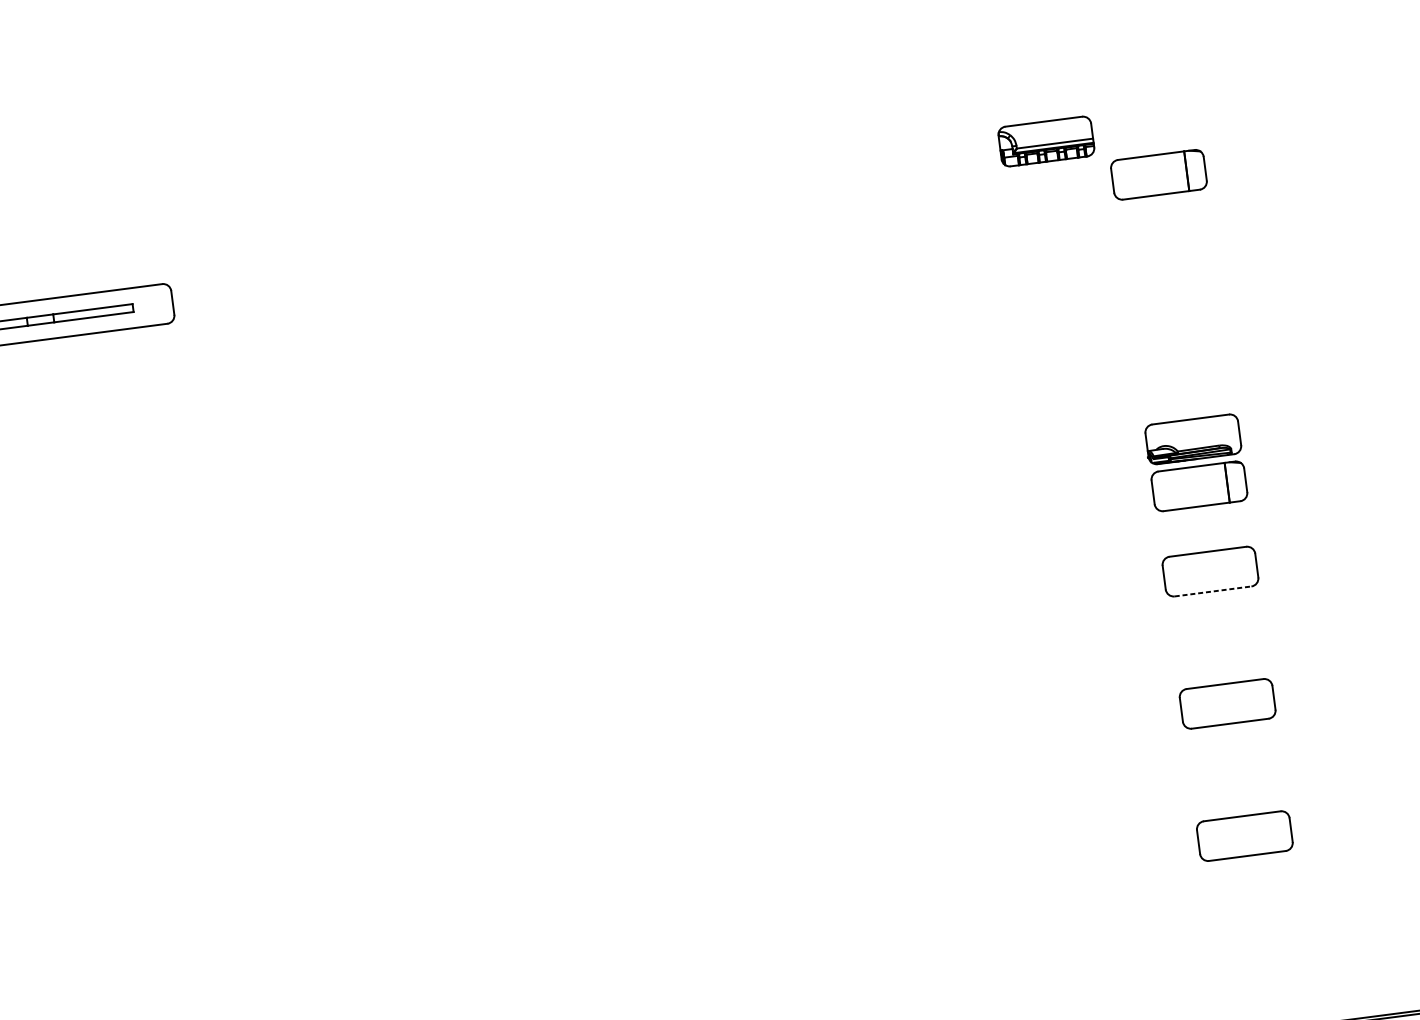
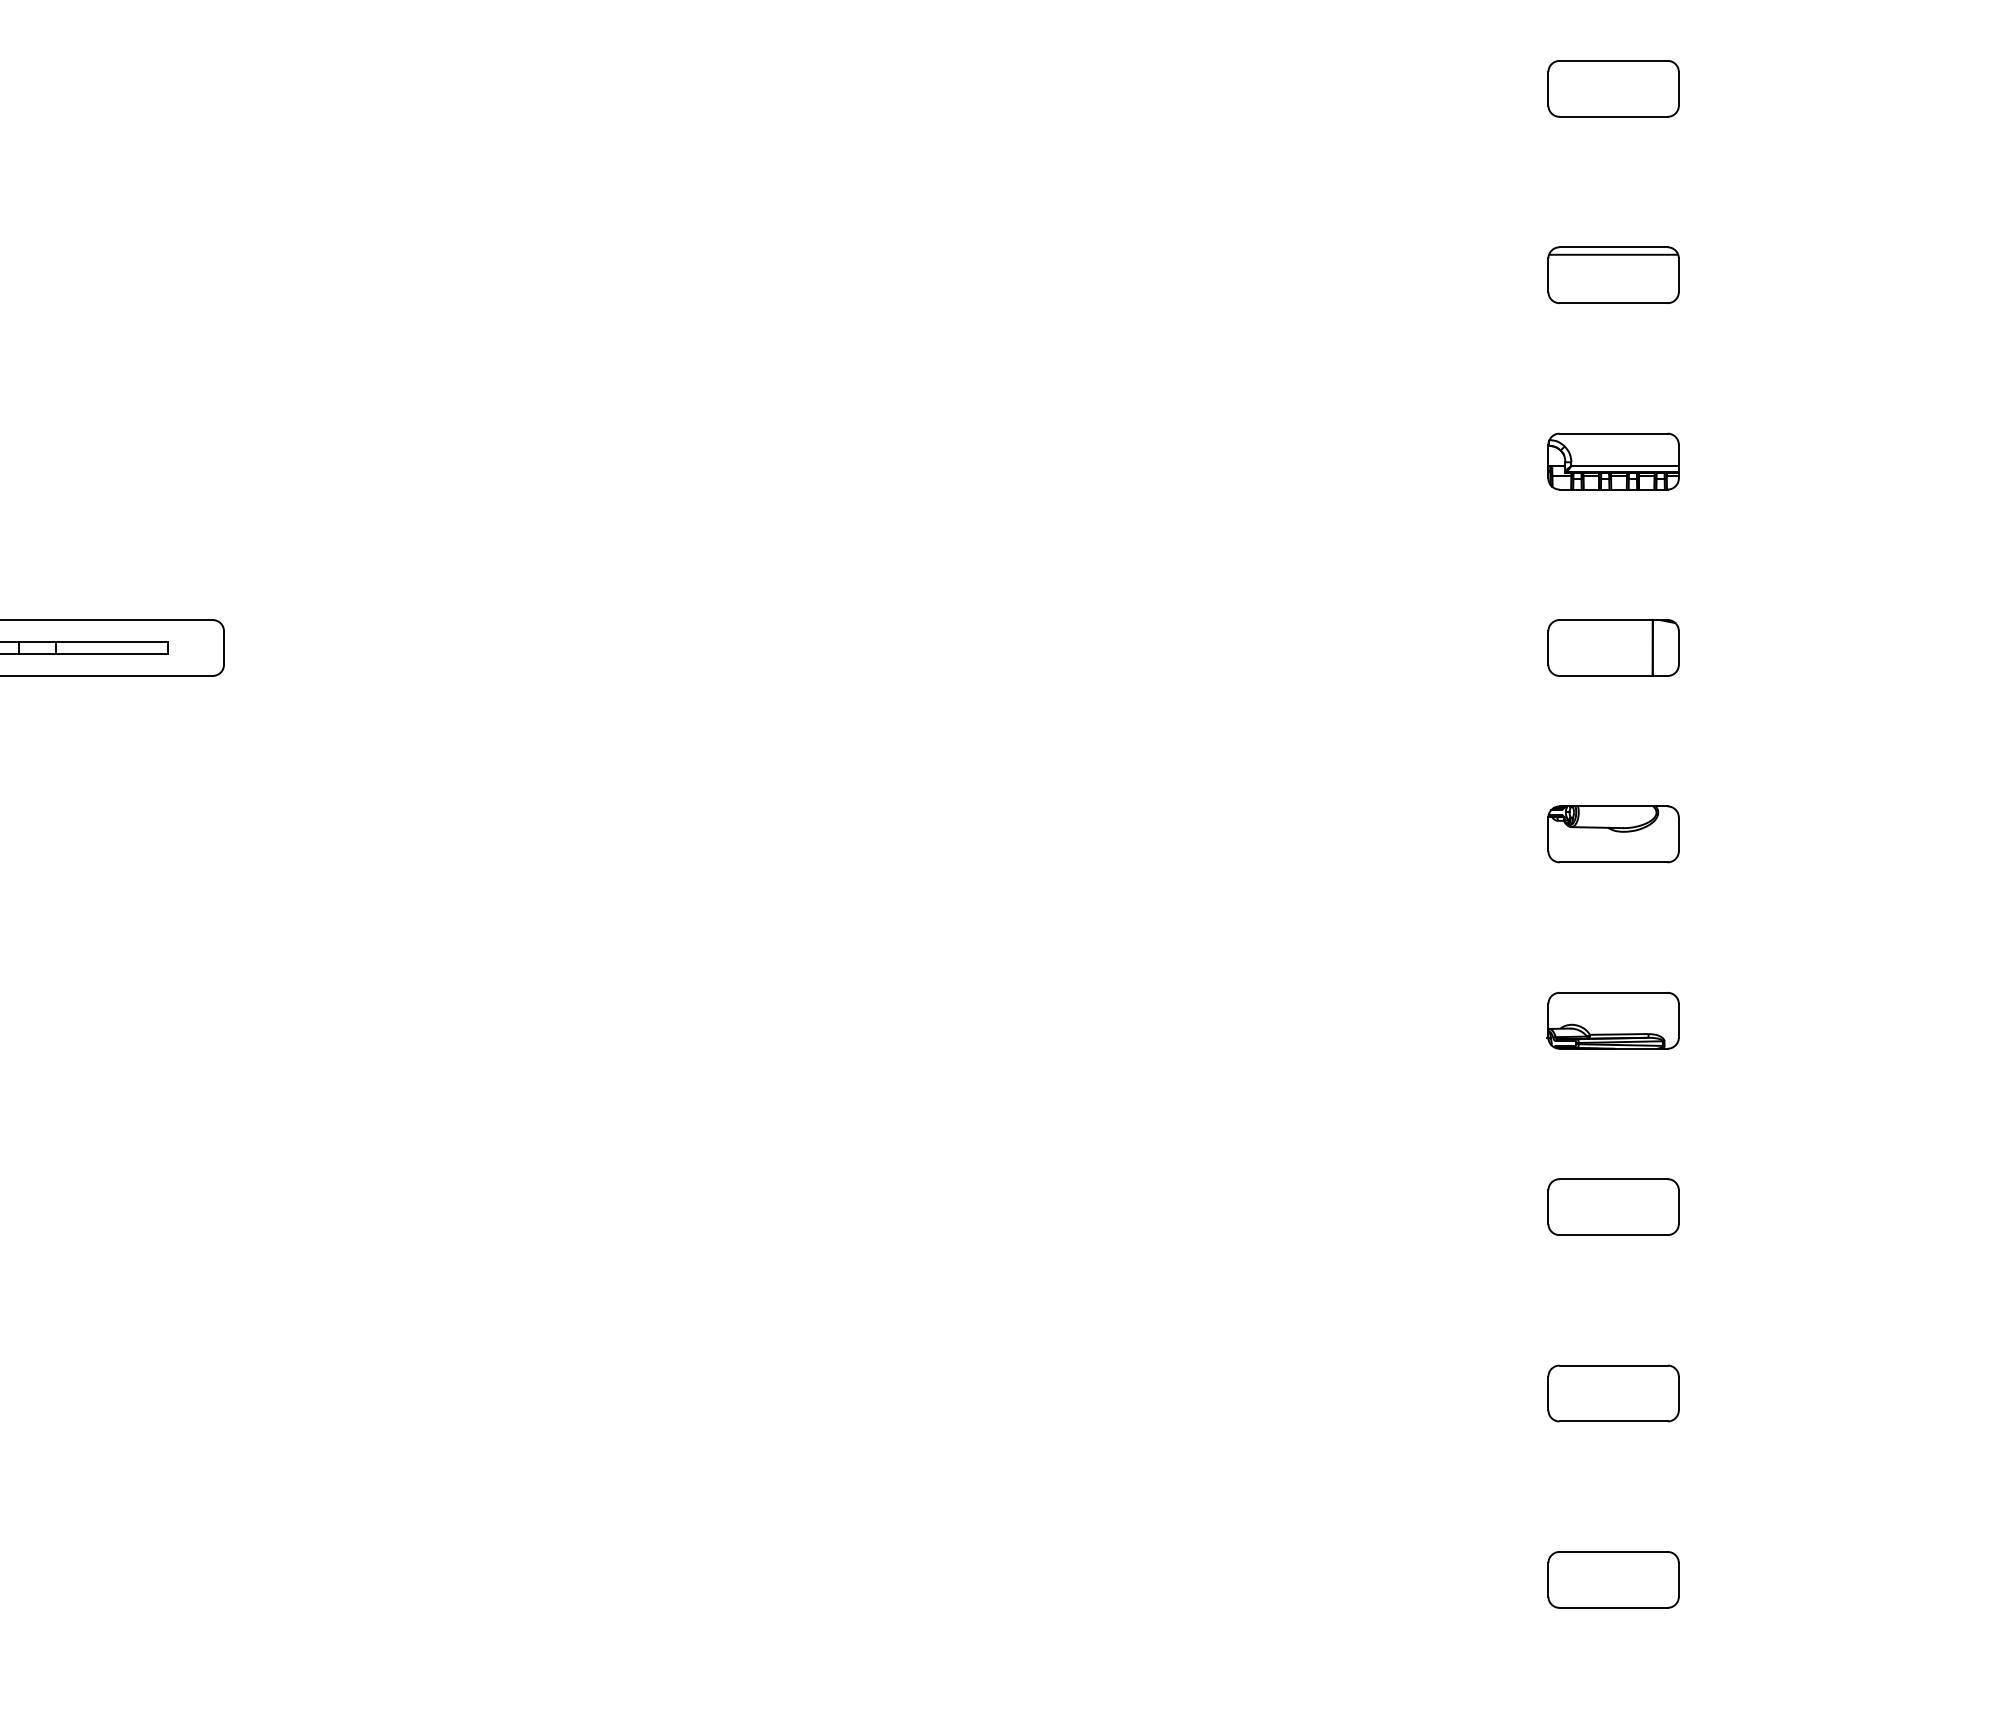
part: (1046, 141) -> (1613, 461), moved
part: (1176, 307) -> (1613, 834), added
part: (1199, 486) -> (1613, 1086), removed
line: (1213, 591) -> (1614, 1235), dashed -> solid

